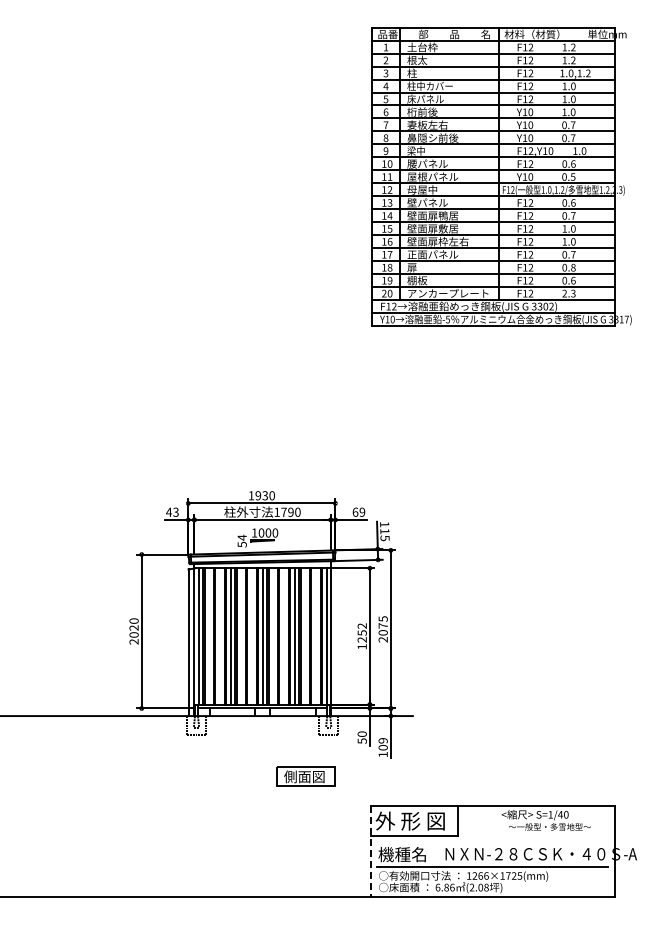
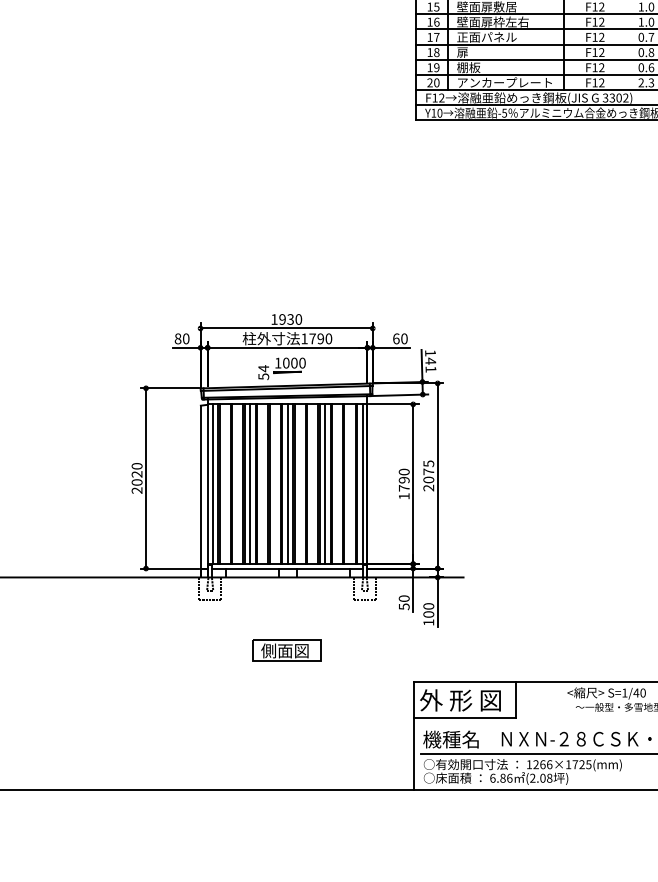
text: (172, 511) -> (182, 337), 43 -> 80
text: (362, 511) -> (404, 337), 69 -> 60
text: (384, 534) -> (430, 364), 115 -> 141
text: (361, 632) -> (403, 479), 1252 -> 1790
text: (383, 740) -> (429, 606), 109 -> 100
part: (305, 776) -> (286, 650), moved
line: (370, 851) -> (413, 736), dashed -> solid

